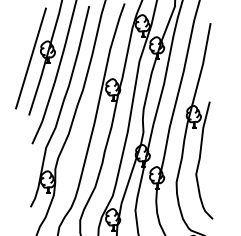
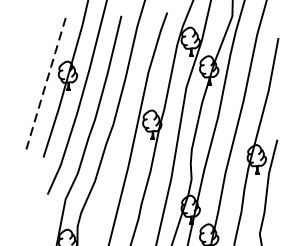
line: (30, 58) -> (45, 83), solid -> dashed

